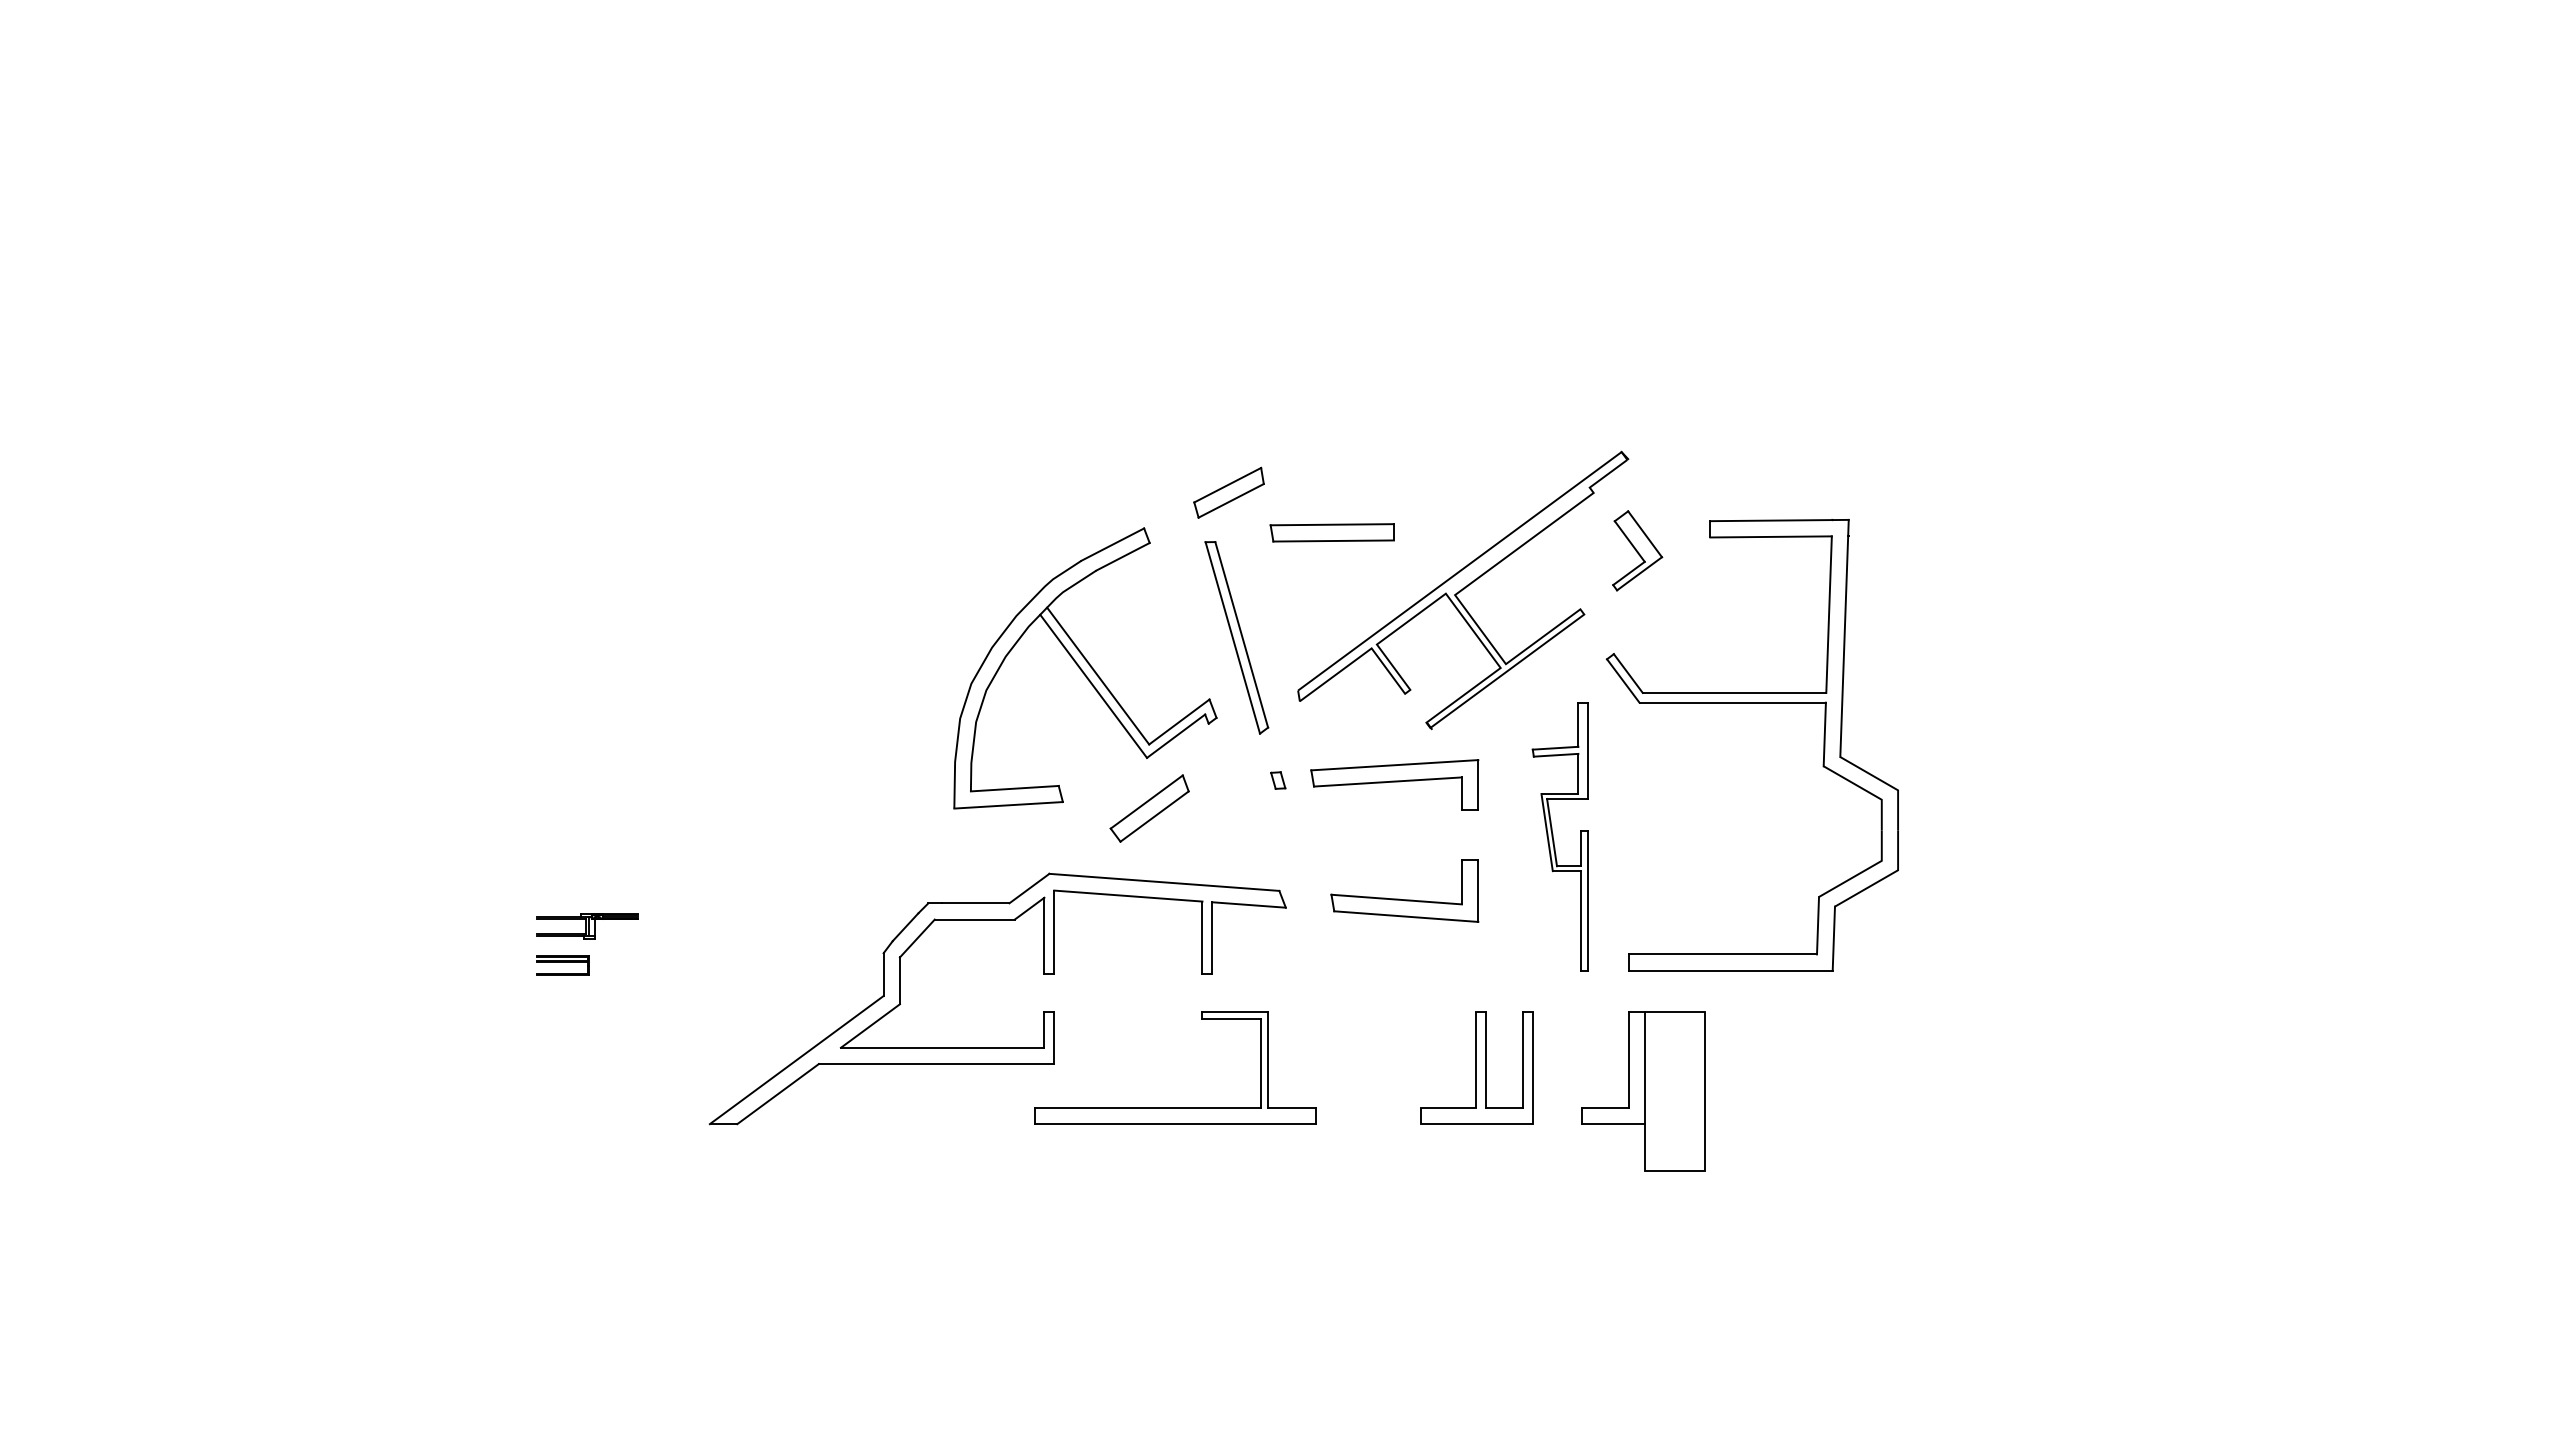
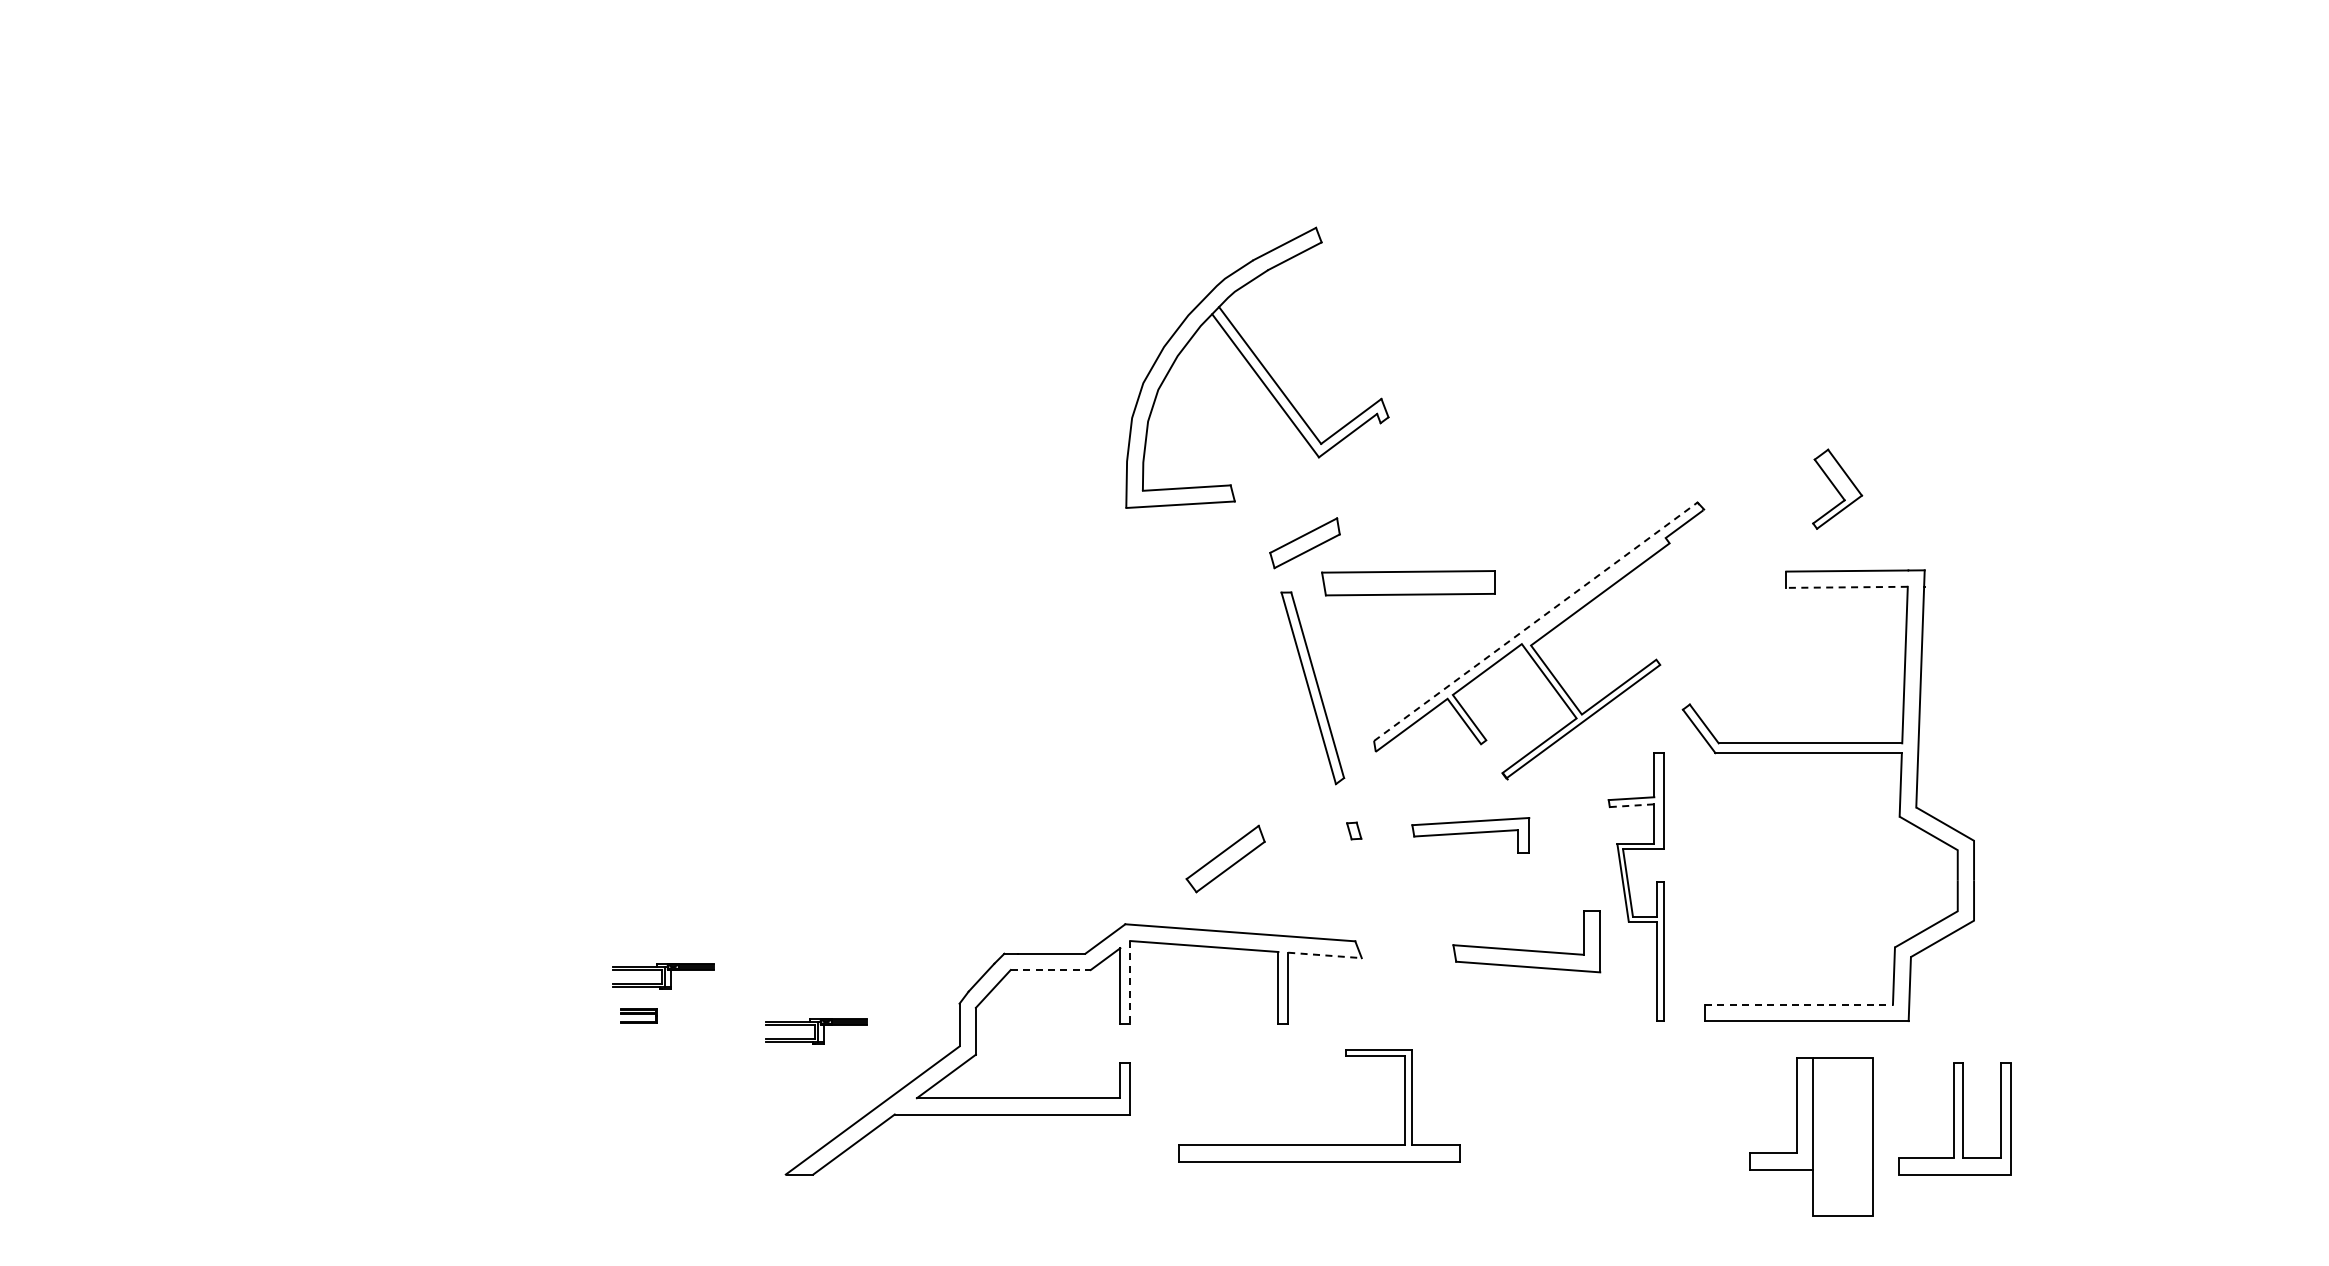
part: (1331, 532) -> (1407, 582), size x1.4
line: (1771, 536) -> (1847, 586), solid -> dashed
part: (1637, 550) -> (1837, 488), moved
line: (1464, 567) -> (1540, 617), solid -> dashed
part: (1085, 668) -> (1257, 367), moved
line: (1556, 755) -> (1632, 805), solid -> dashed
part: (1394, 784) -> (1470, 834), size x0.7
part: (1404, 899) -> (1526, 949), moved
line: (1249, 904) -> (1325, 954), solid -> dashed
line: (975, 919) -> (1051, 969), solid -> dashed
line: (1054, 932) -> (1130, 982), solid -> dashed
line: (1723, 954) -> (1799, 1004), solid -> dashed
part: (562, 965) -> (638, 1015), size x0.7
part: (740, 981) -> (816, 1031), added
part: (1476, 1067) -> (1954, 1117), moved
part: (1643, 1091) -> (1811, 1136), moved
part: (1175, 1107) -> (1319, 1144), moved

